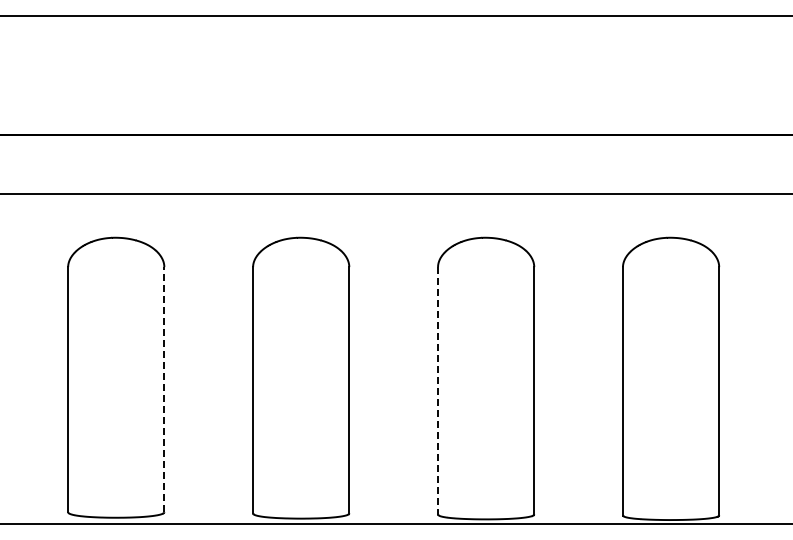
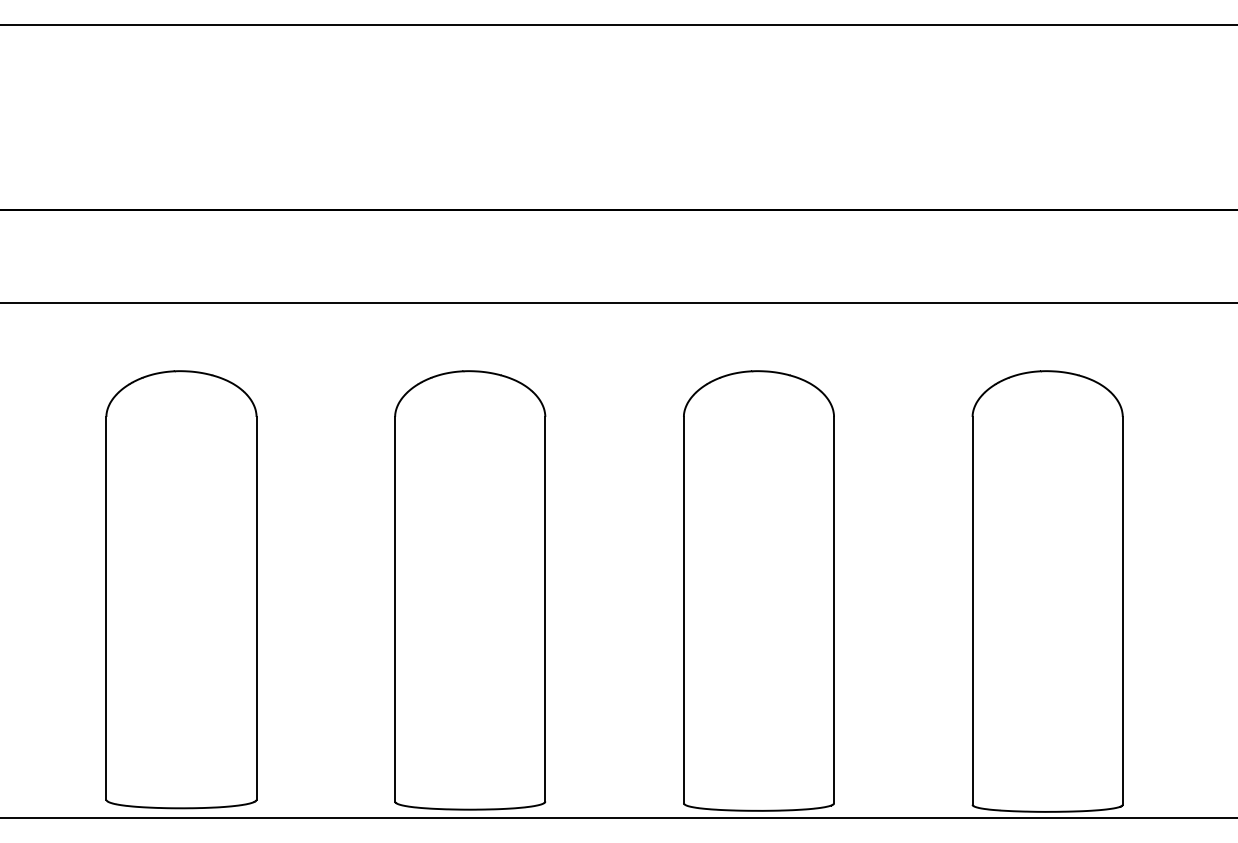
line: (164, 389) -> (256, 608), dashed -> solid
line: (438, 390) -> (684, 609), dashed -> solid

